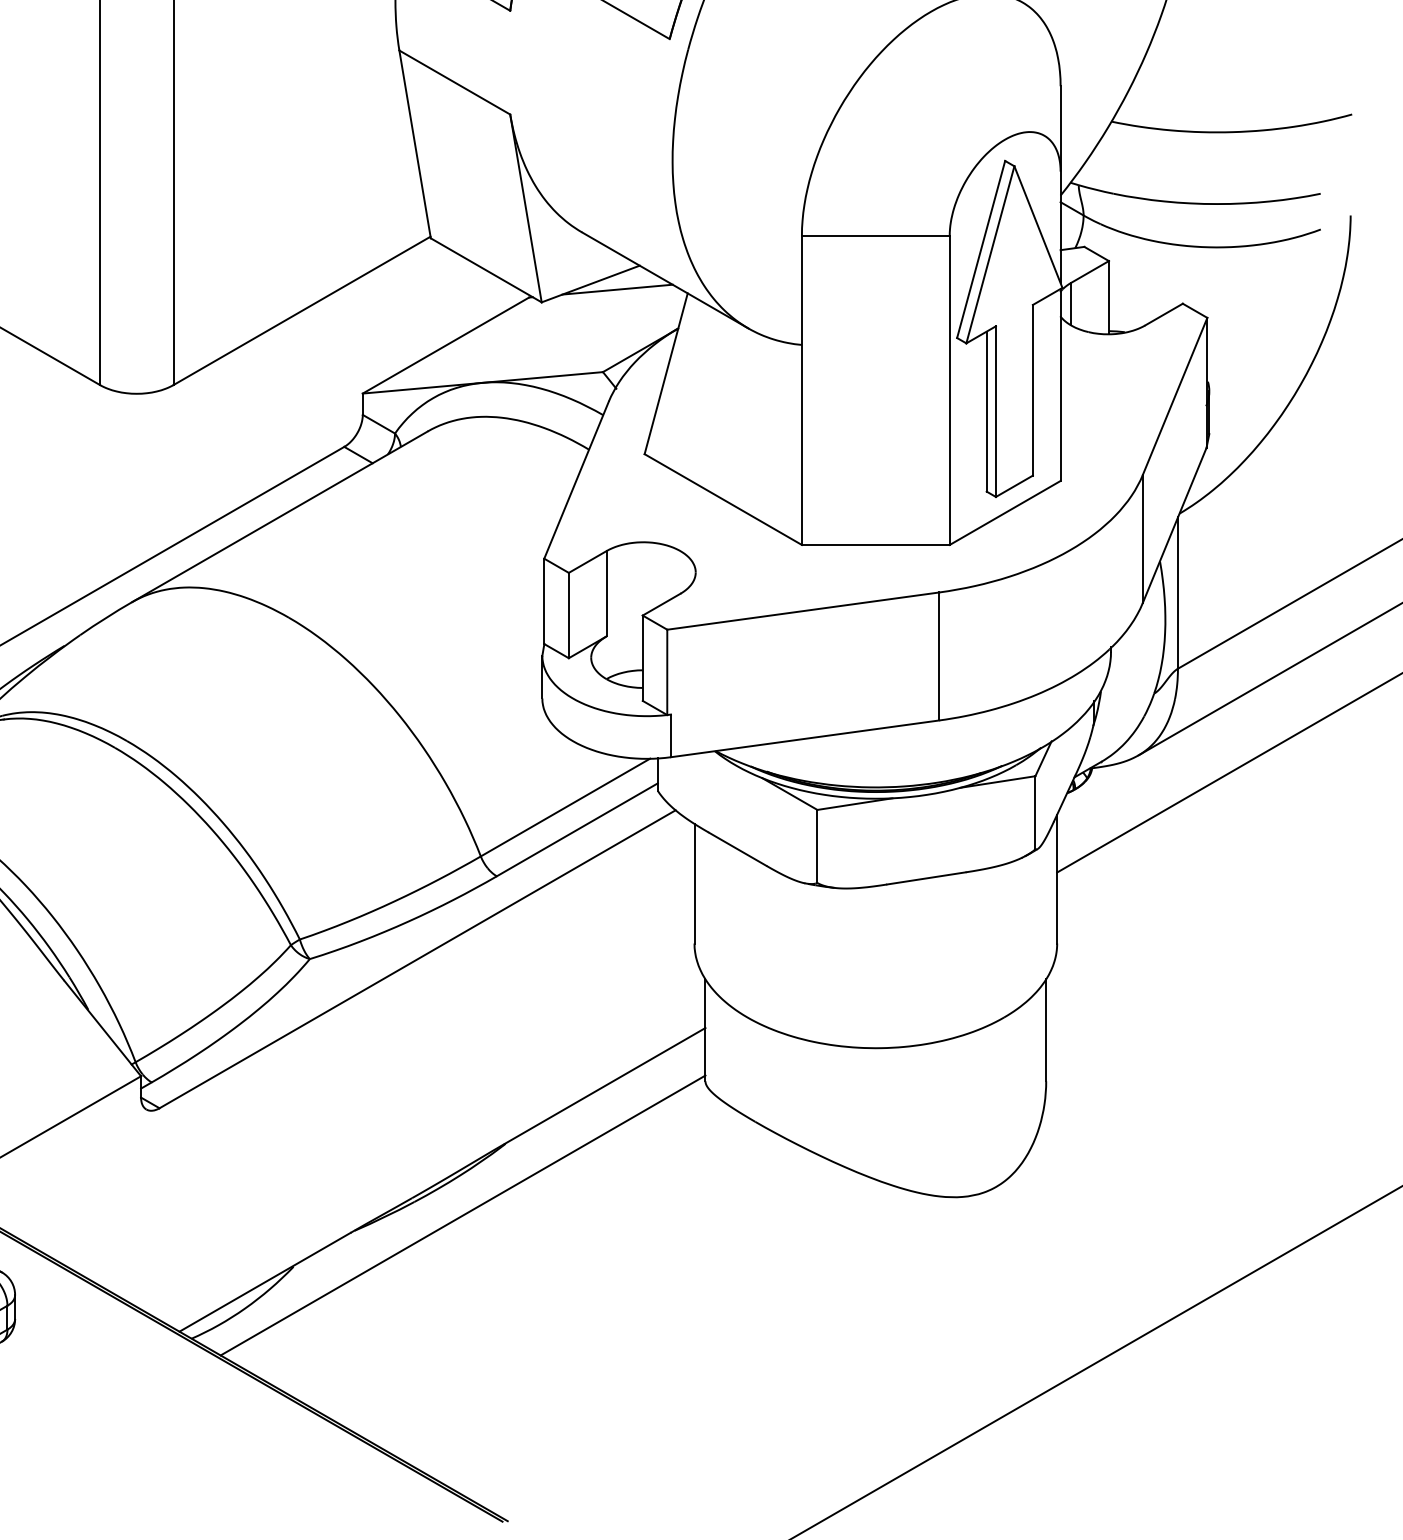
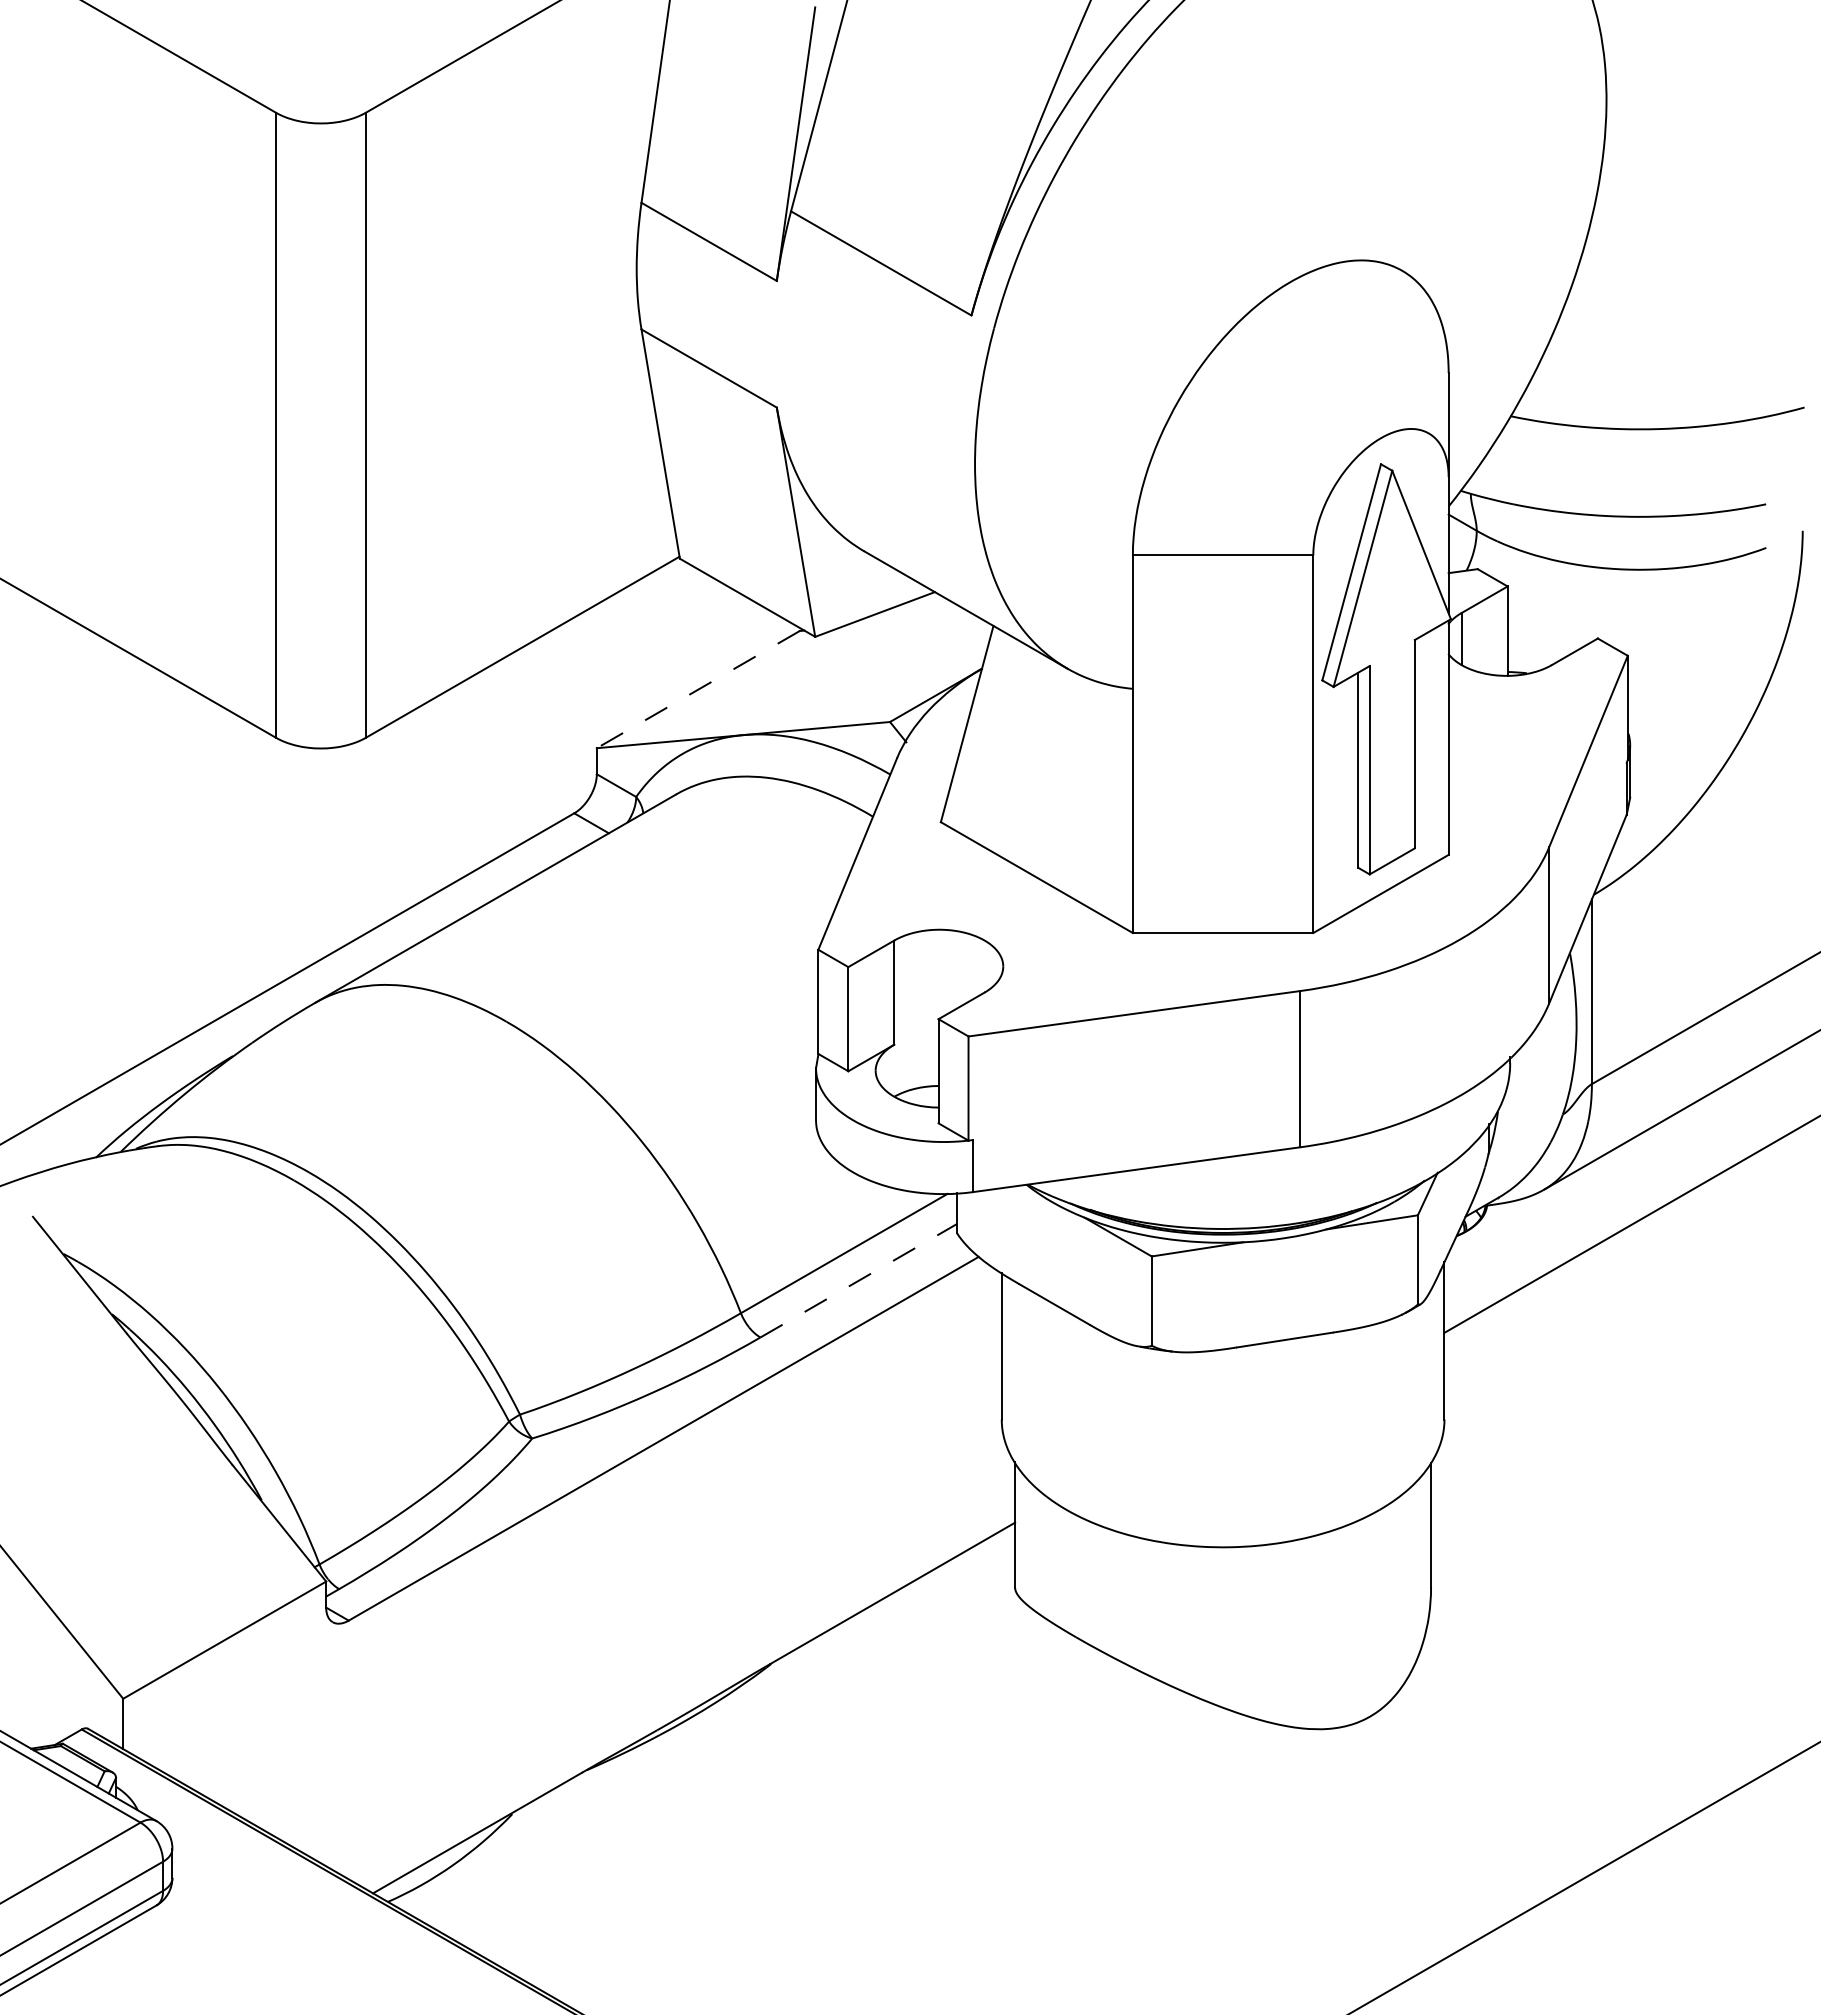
line: (617, 289) -> (907, 621), removed
line: (445, 345) -> (697, 689), solid -> dashed
line: (577, 829) -> (859, 1280), solid -> dashed
line: (463, 1215) -> (719, 1751), removed

